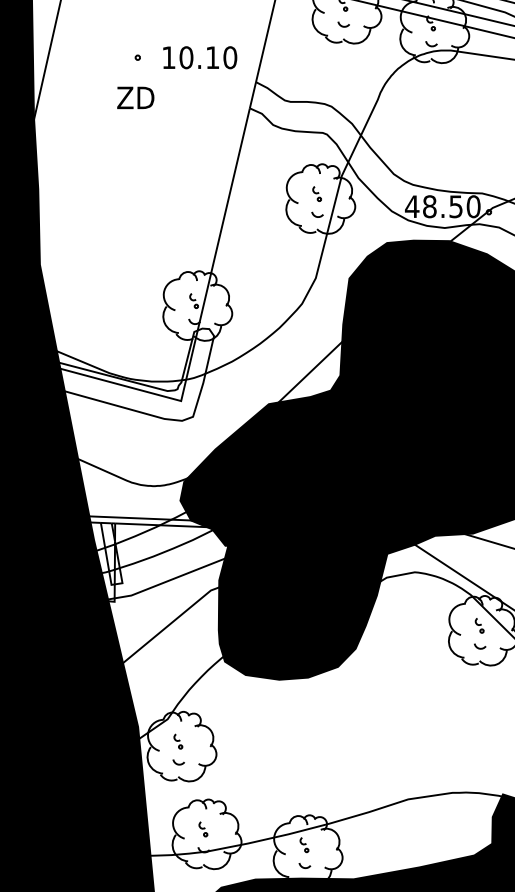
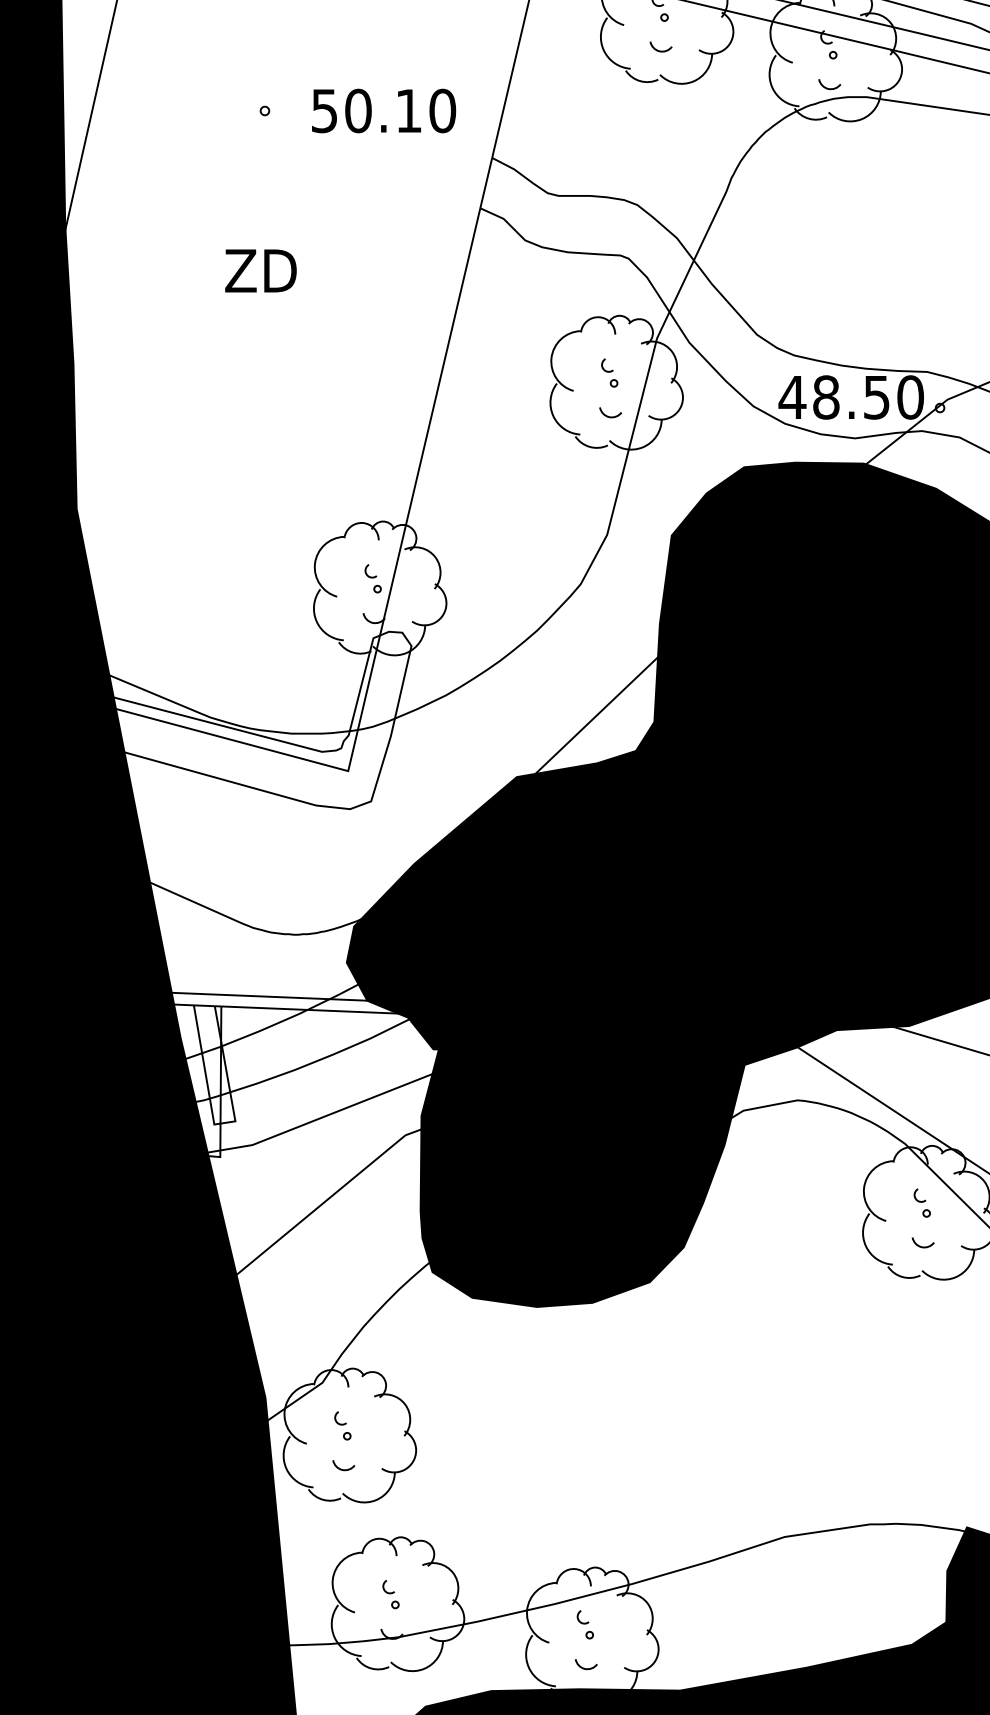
text: (168, 57) -> (323, 110), 10.10 -> 50.10
text: (135, 97) -> (260, 270), moved

